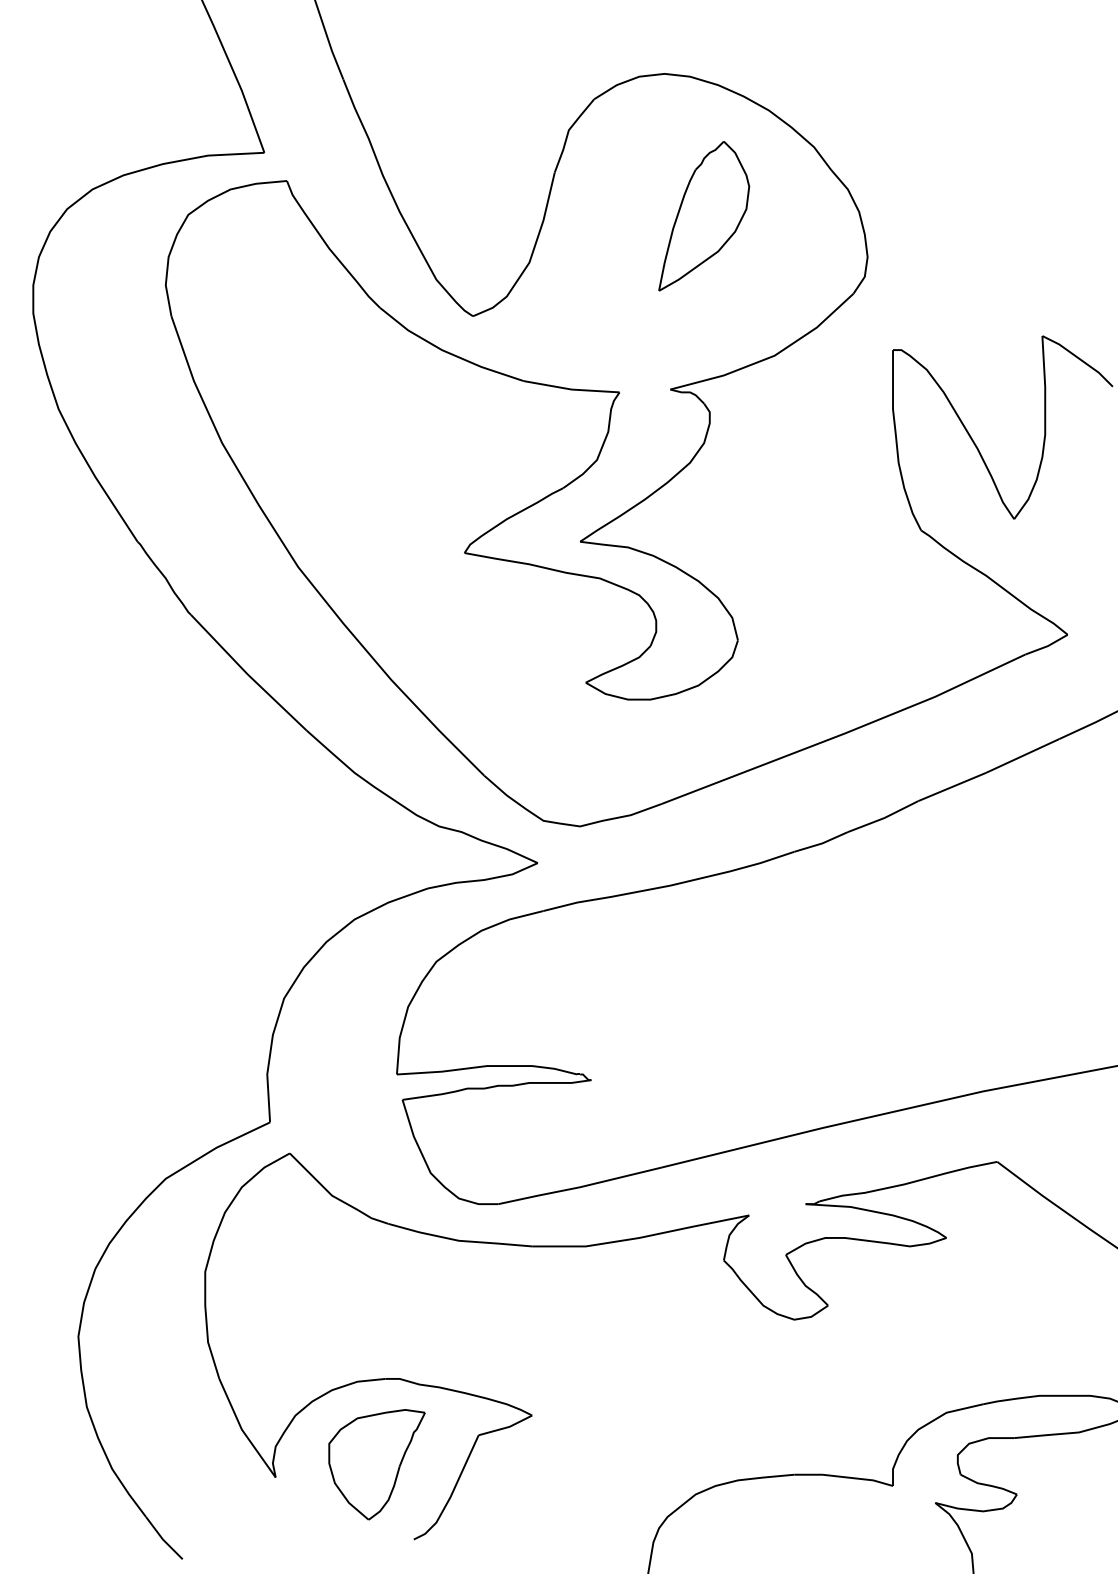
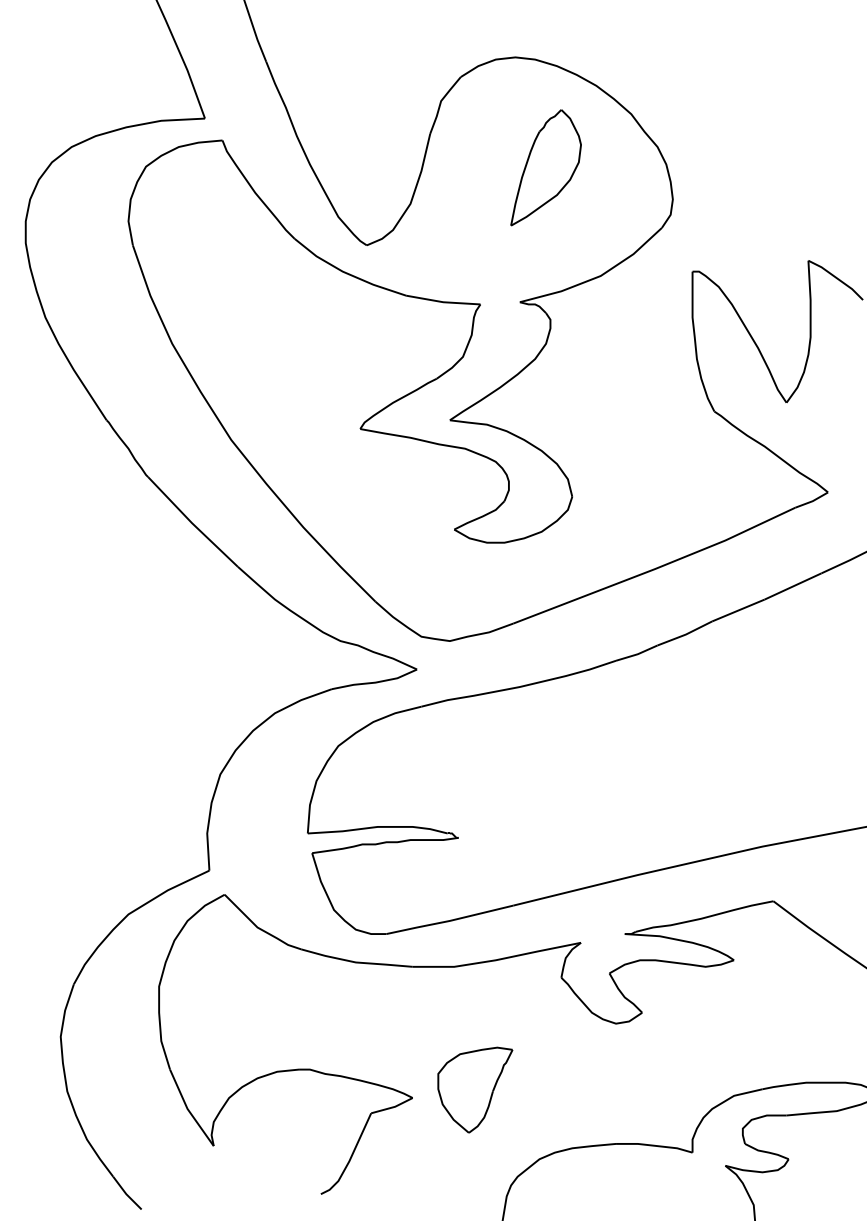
part: (377, 1463) -> (475, 1089), moved

